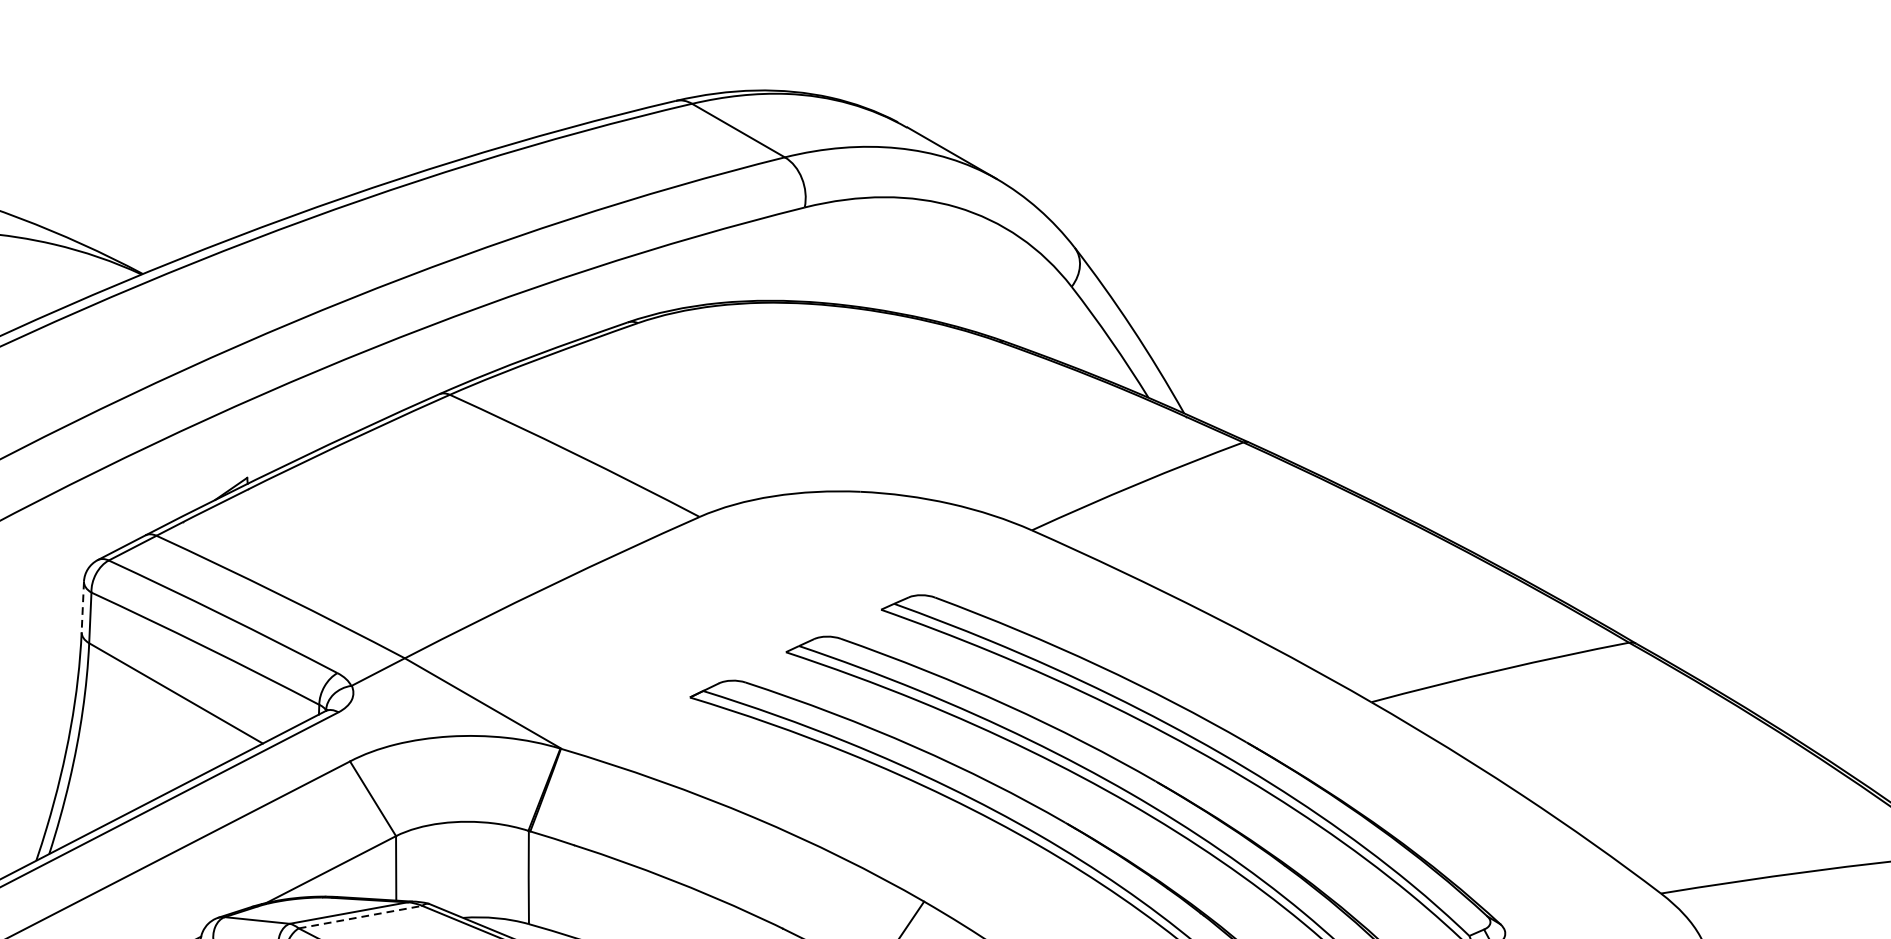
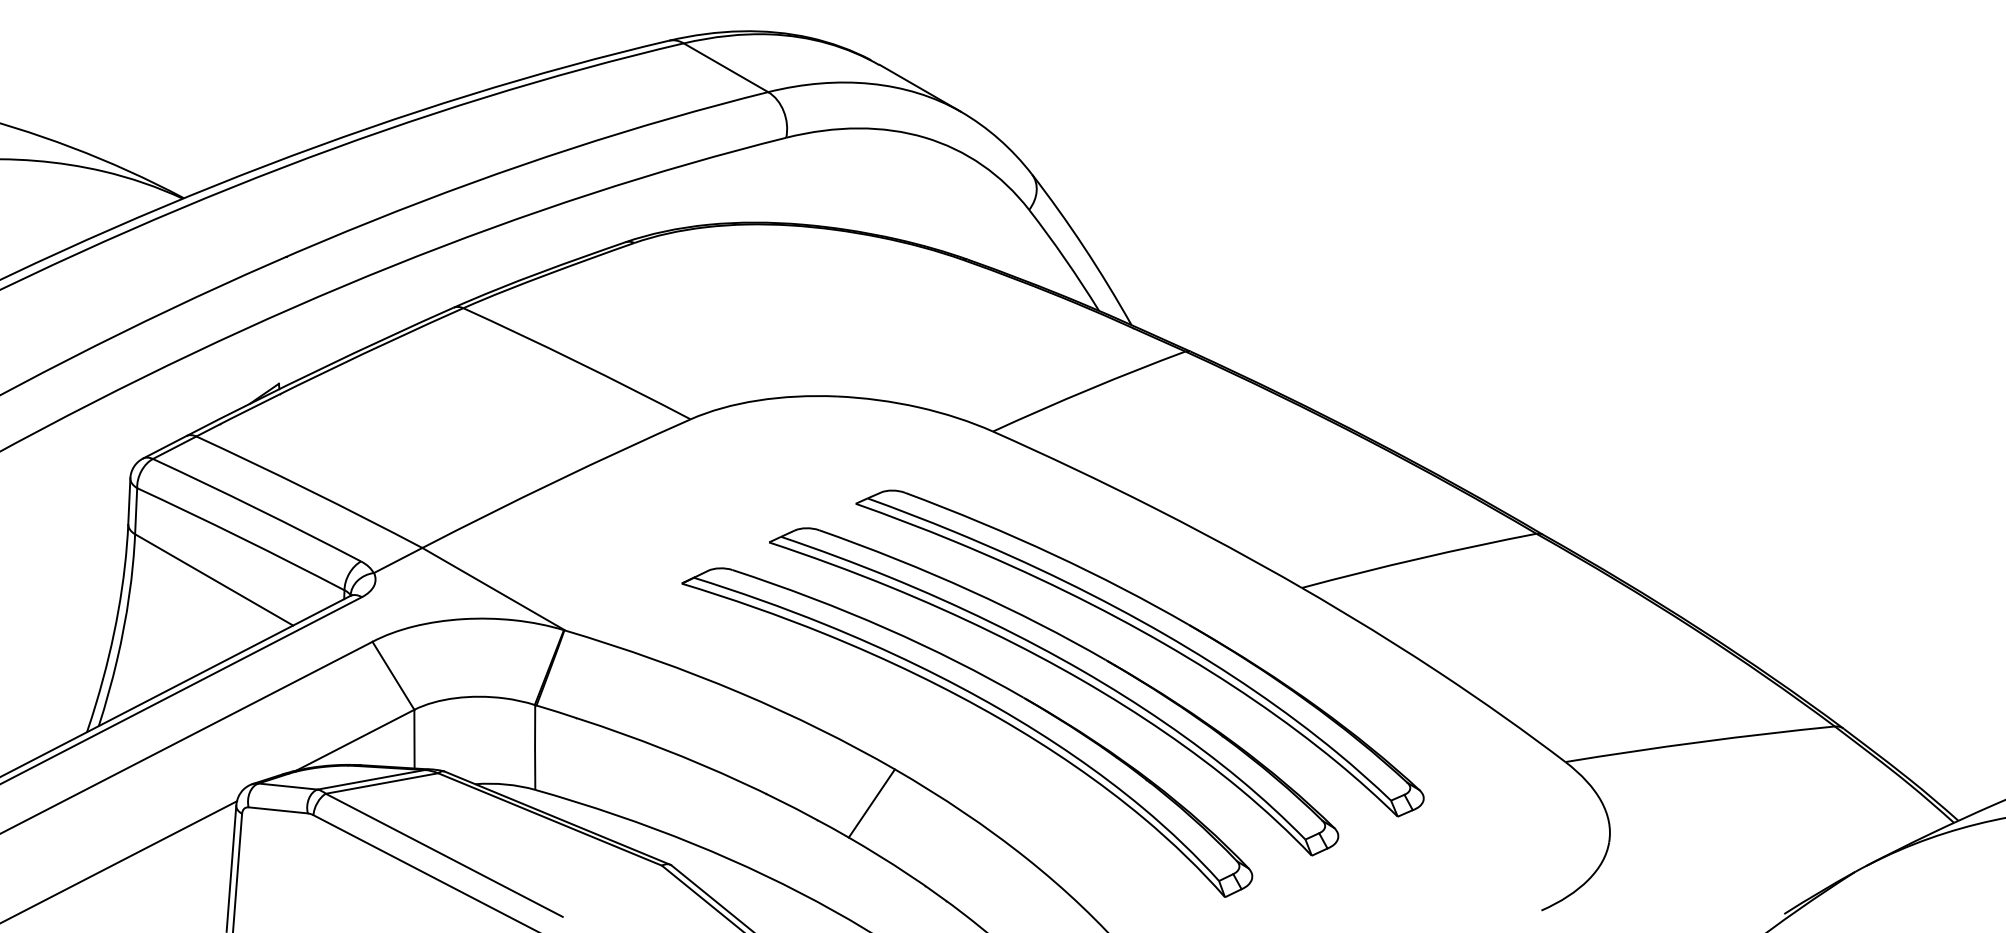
line: (83, 607) -> (129, 501), dashed -> solid
line: (361, 917) -> (382, 783), dashed -> solid

